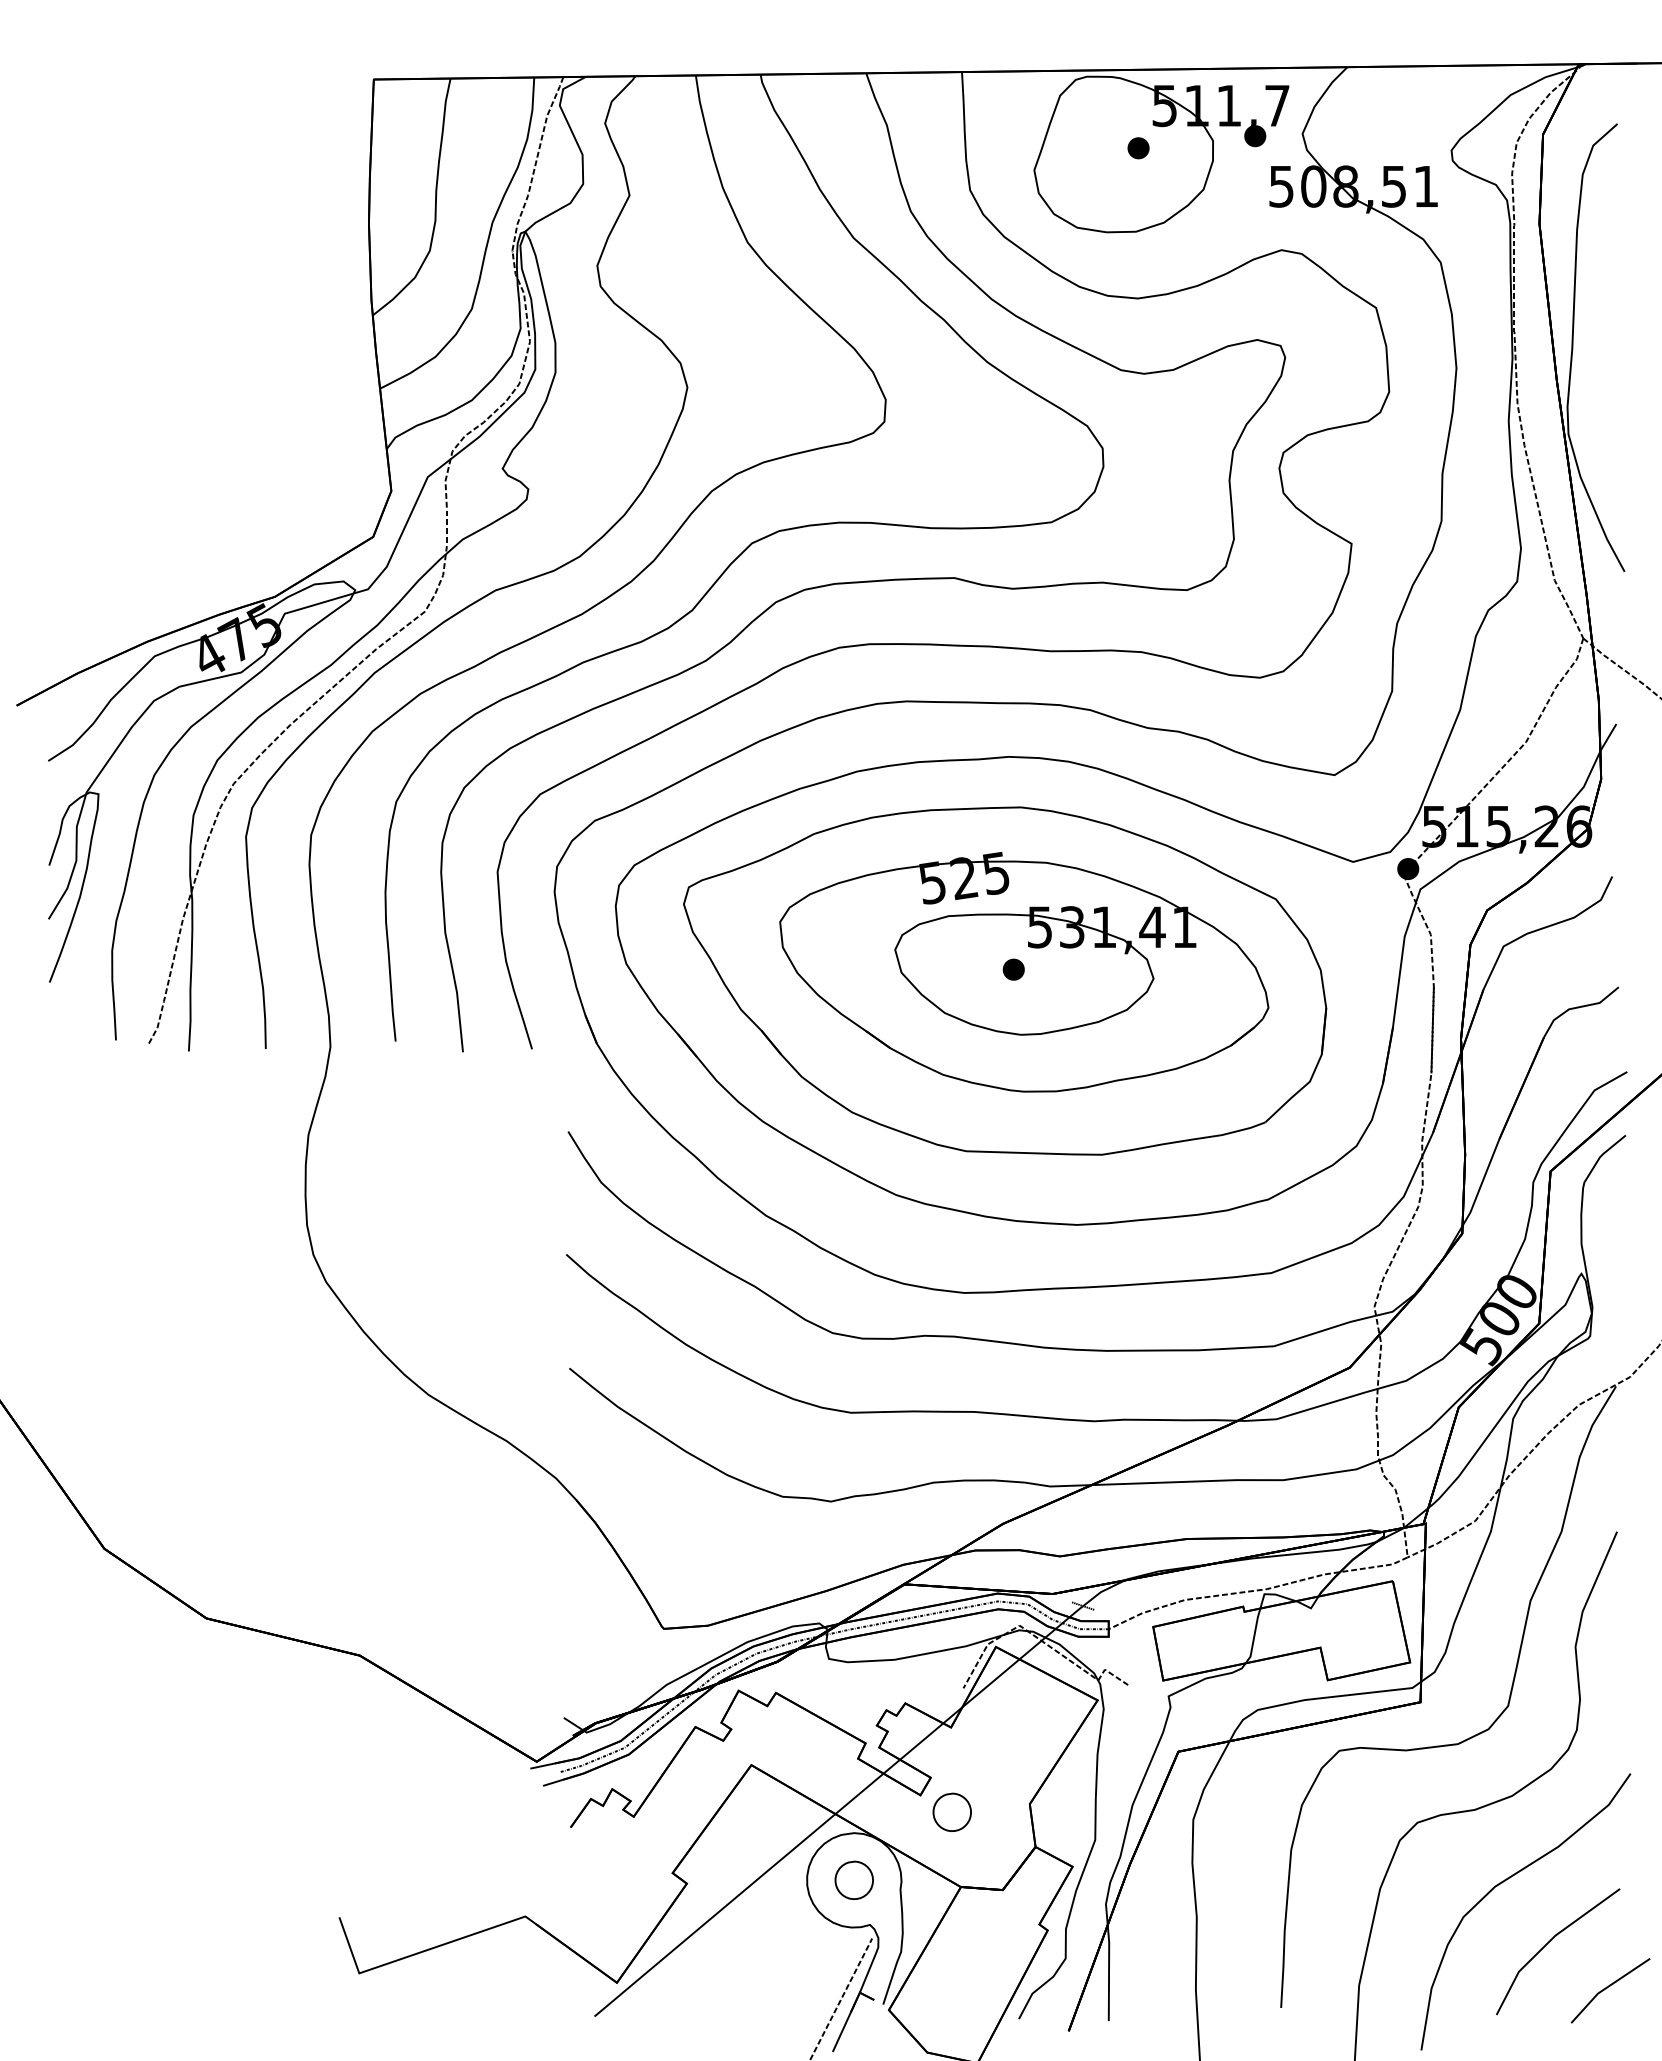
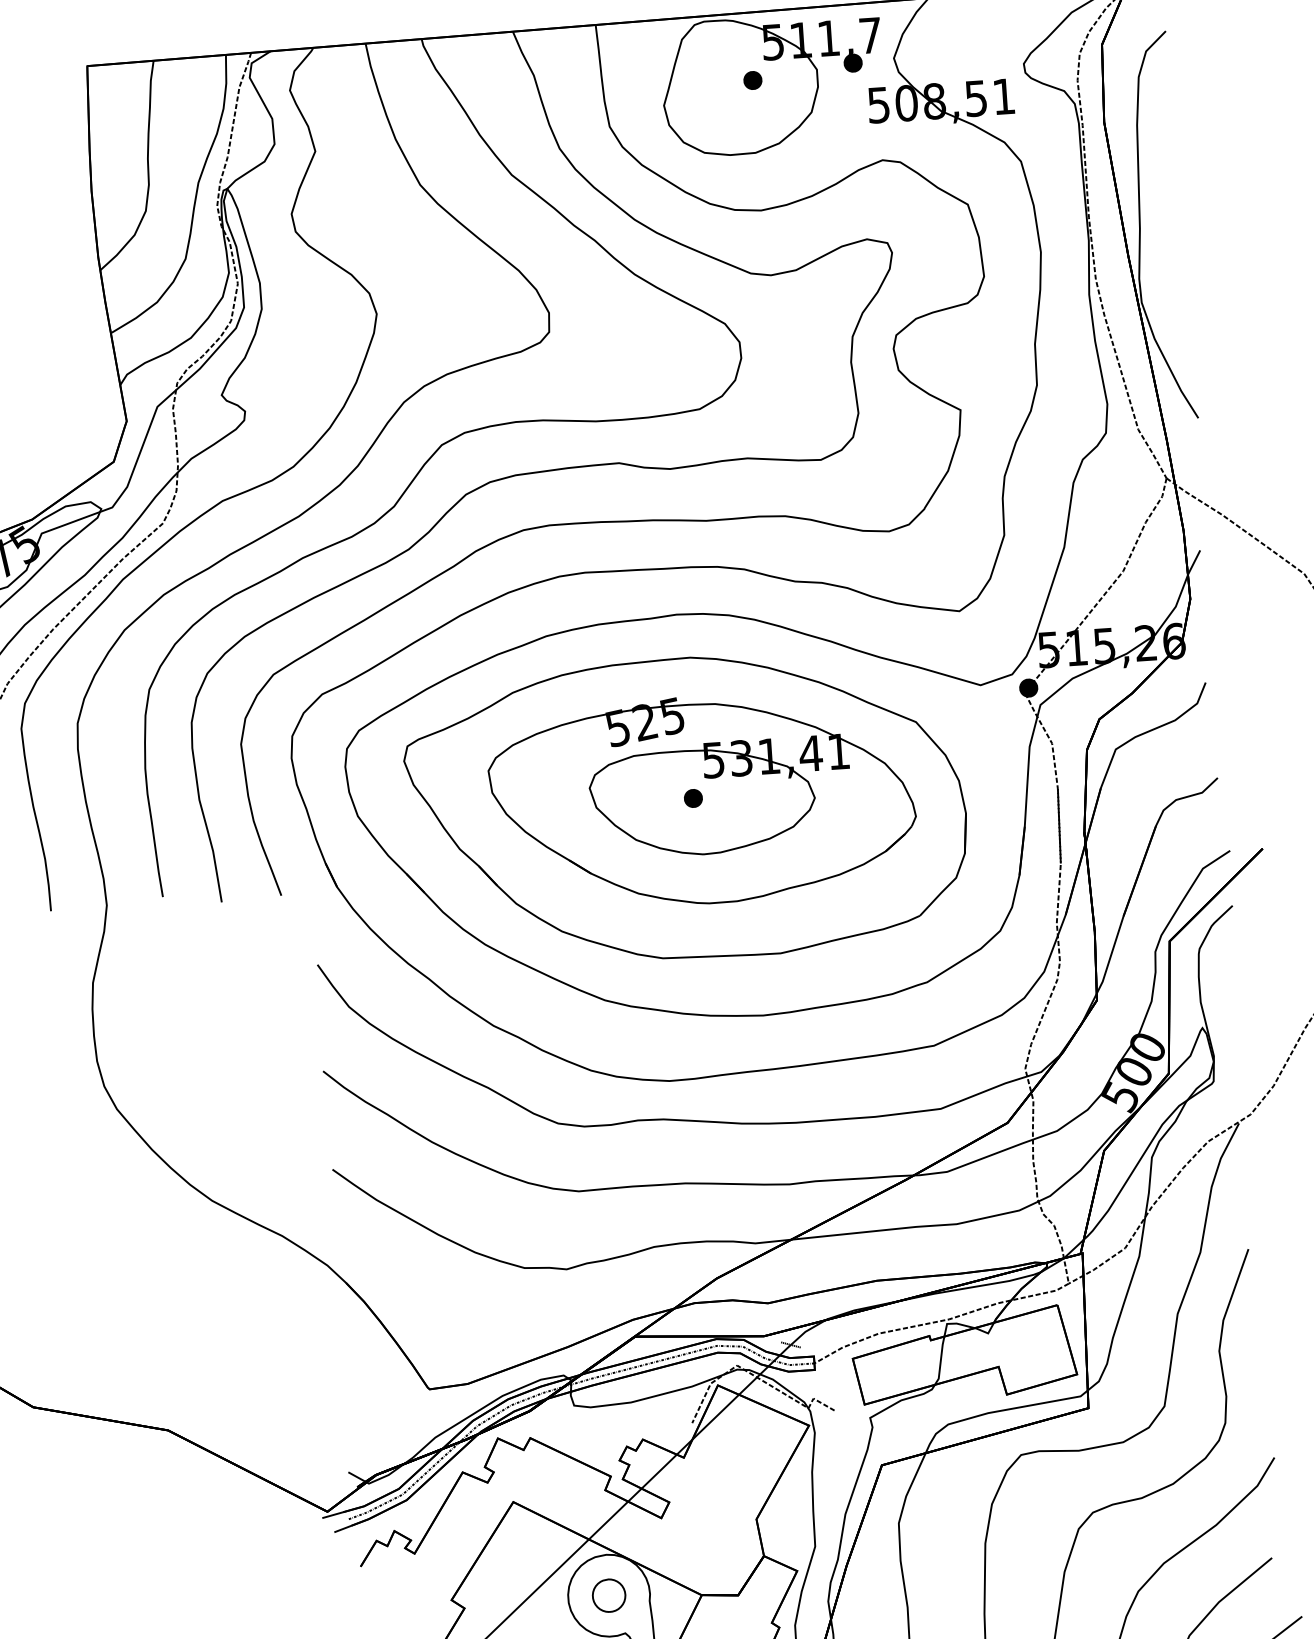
part: (951, 1811) -> (689, 1530), removed

